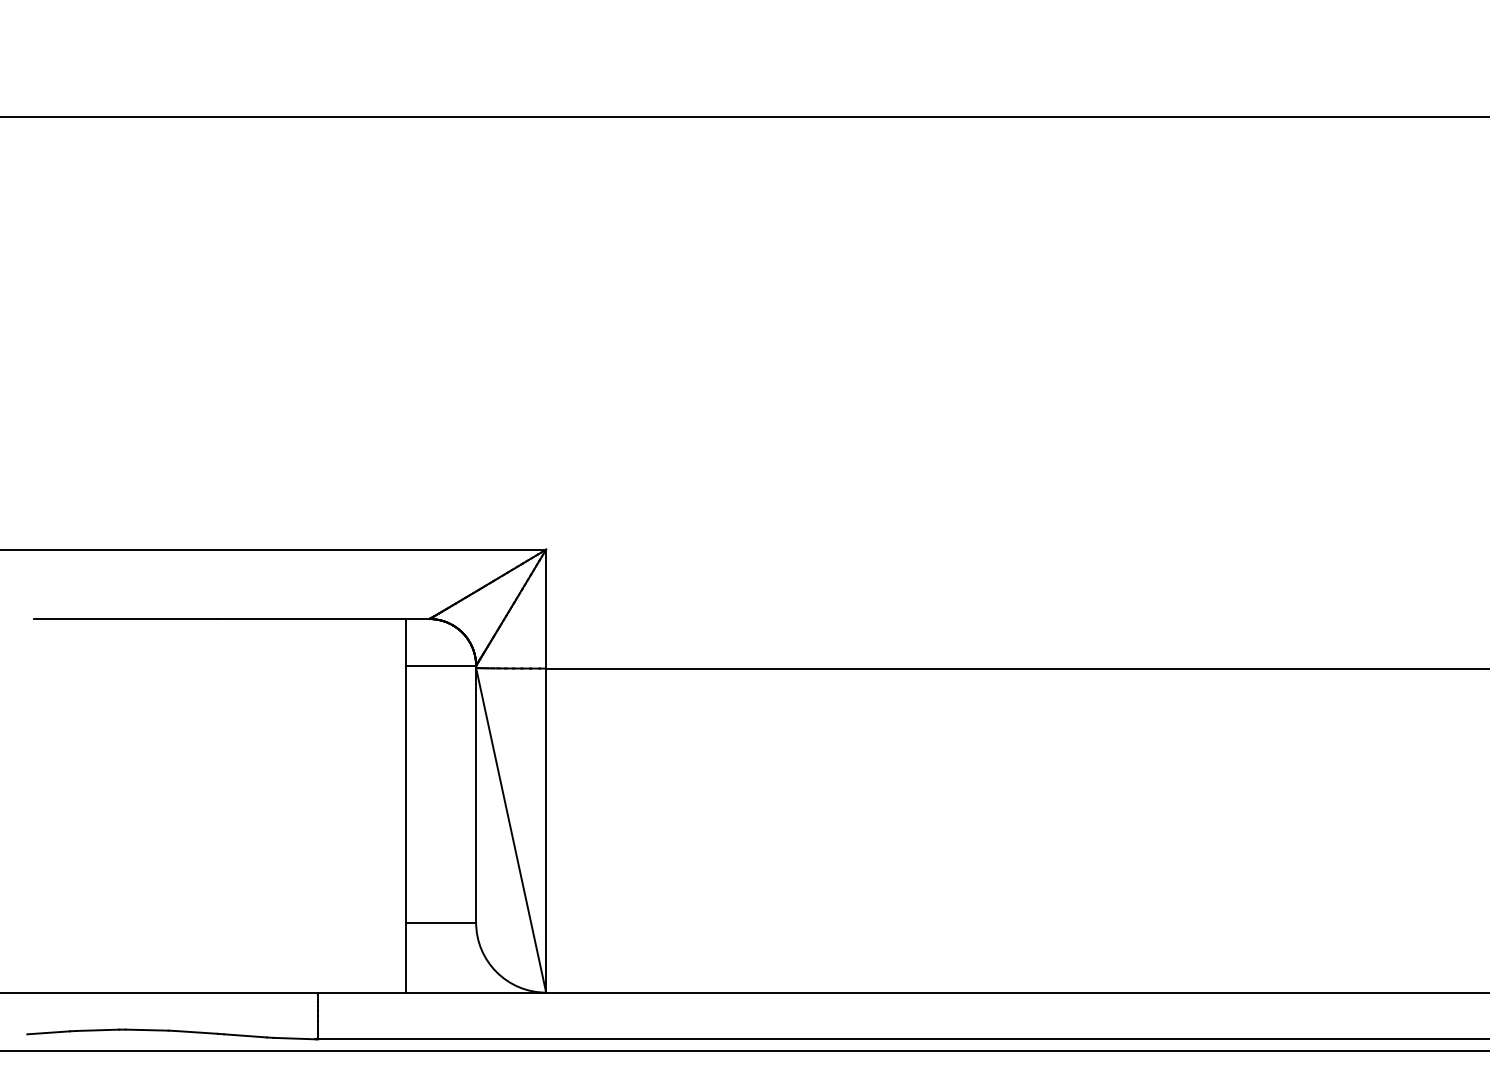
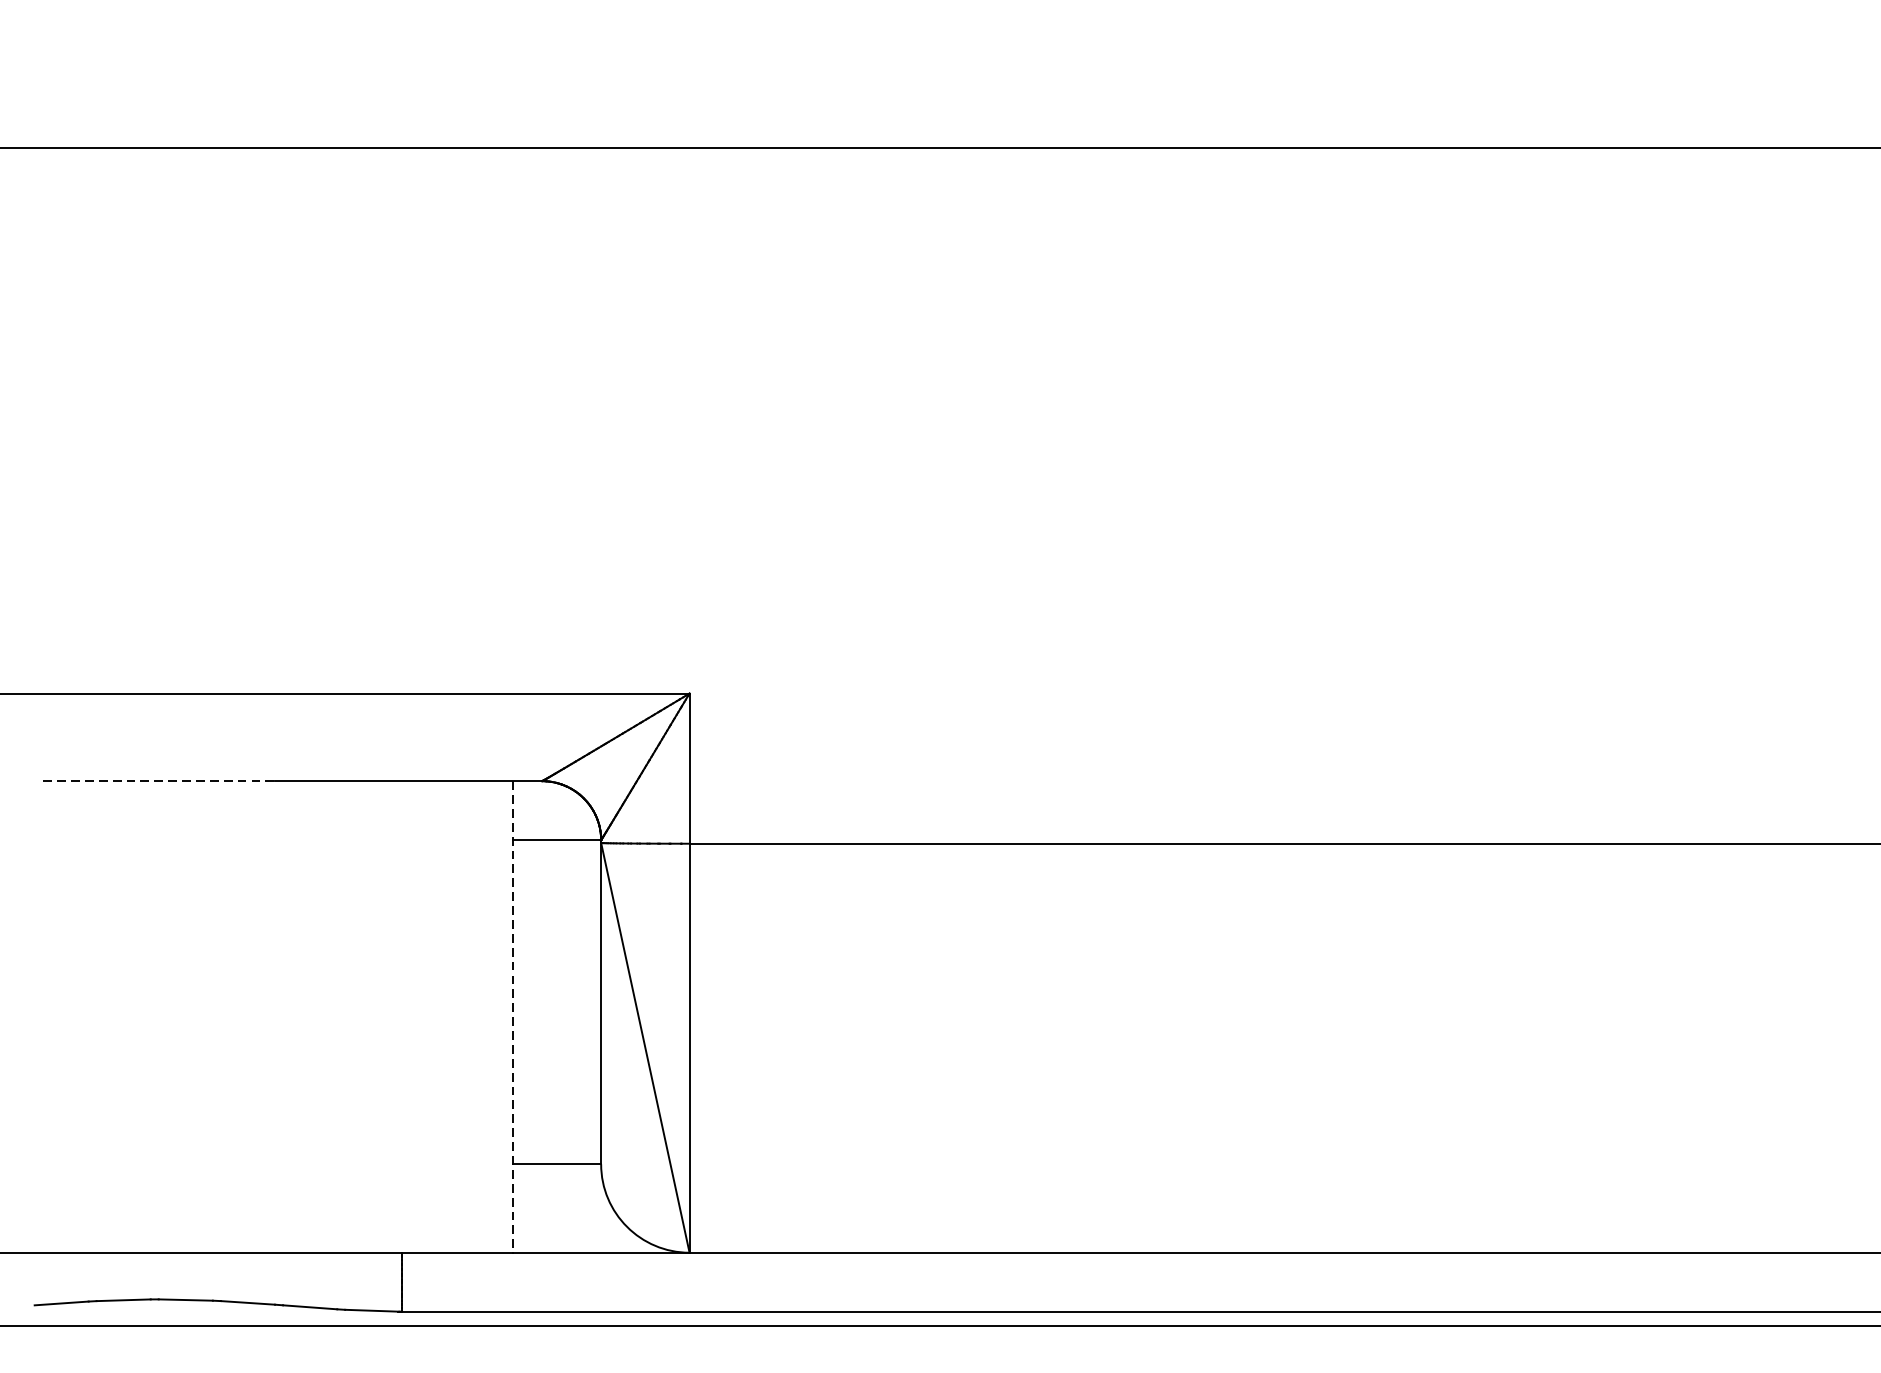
line: (125, 619) -> (158, 781), solid -> dashed
line: (406, 805) -> (513, 1016), solid -> dashed

